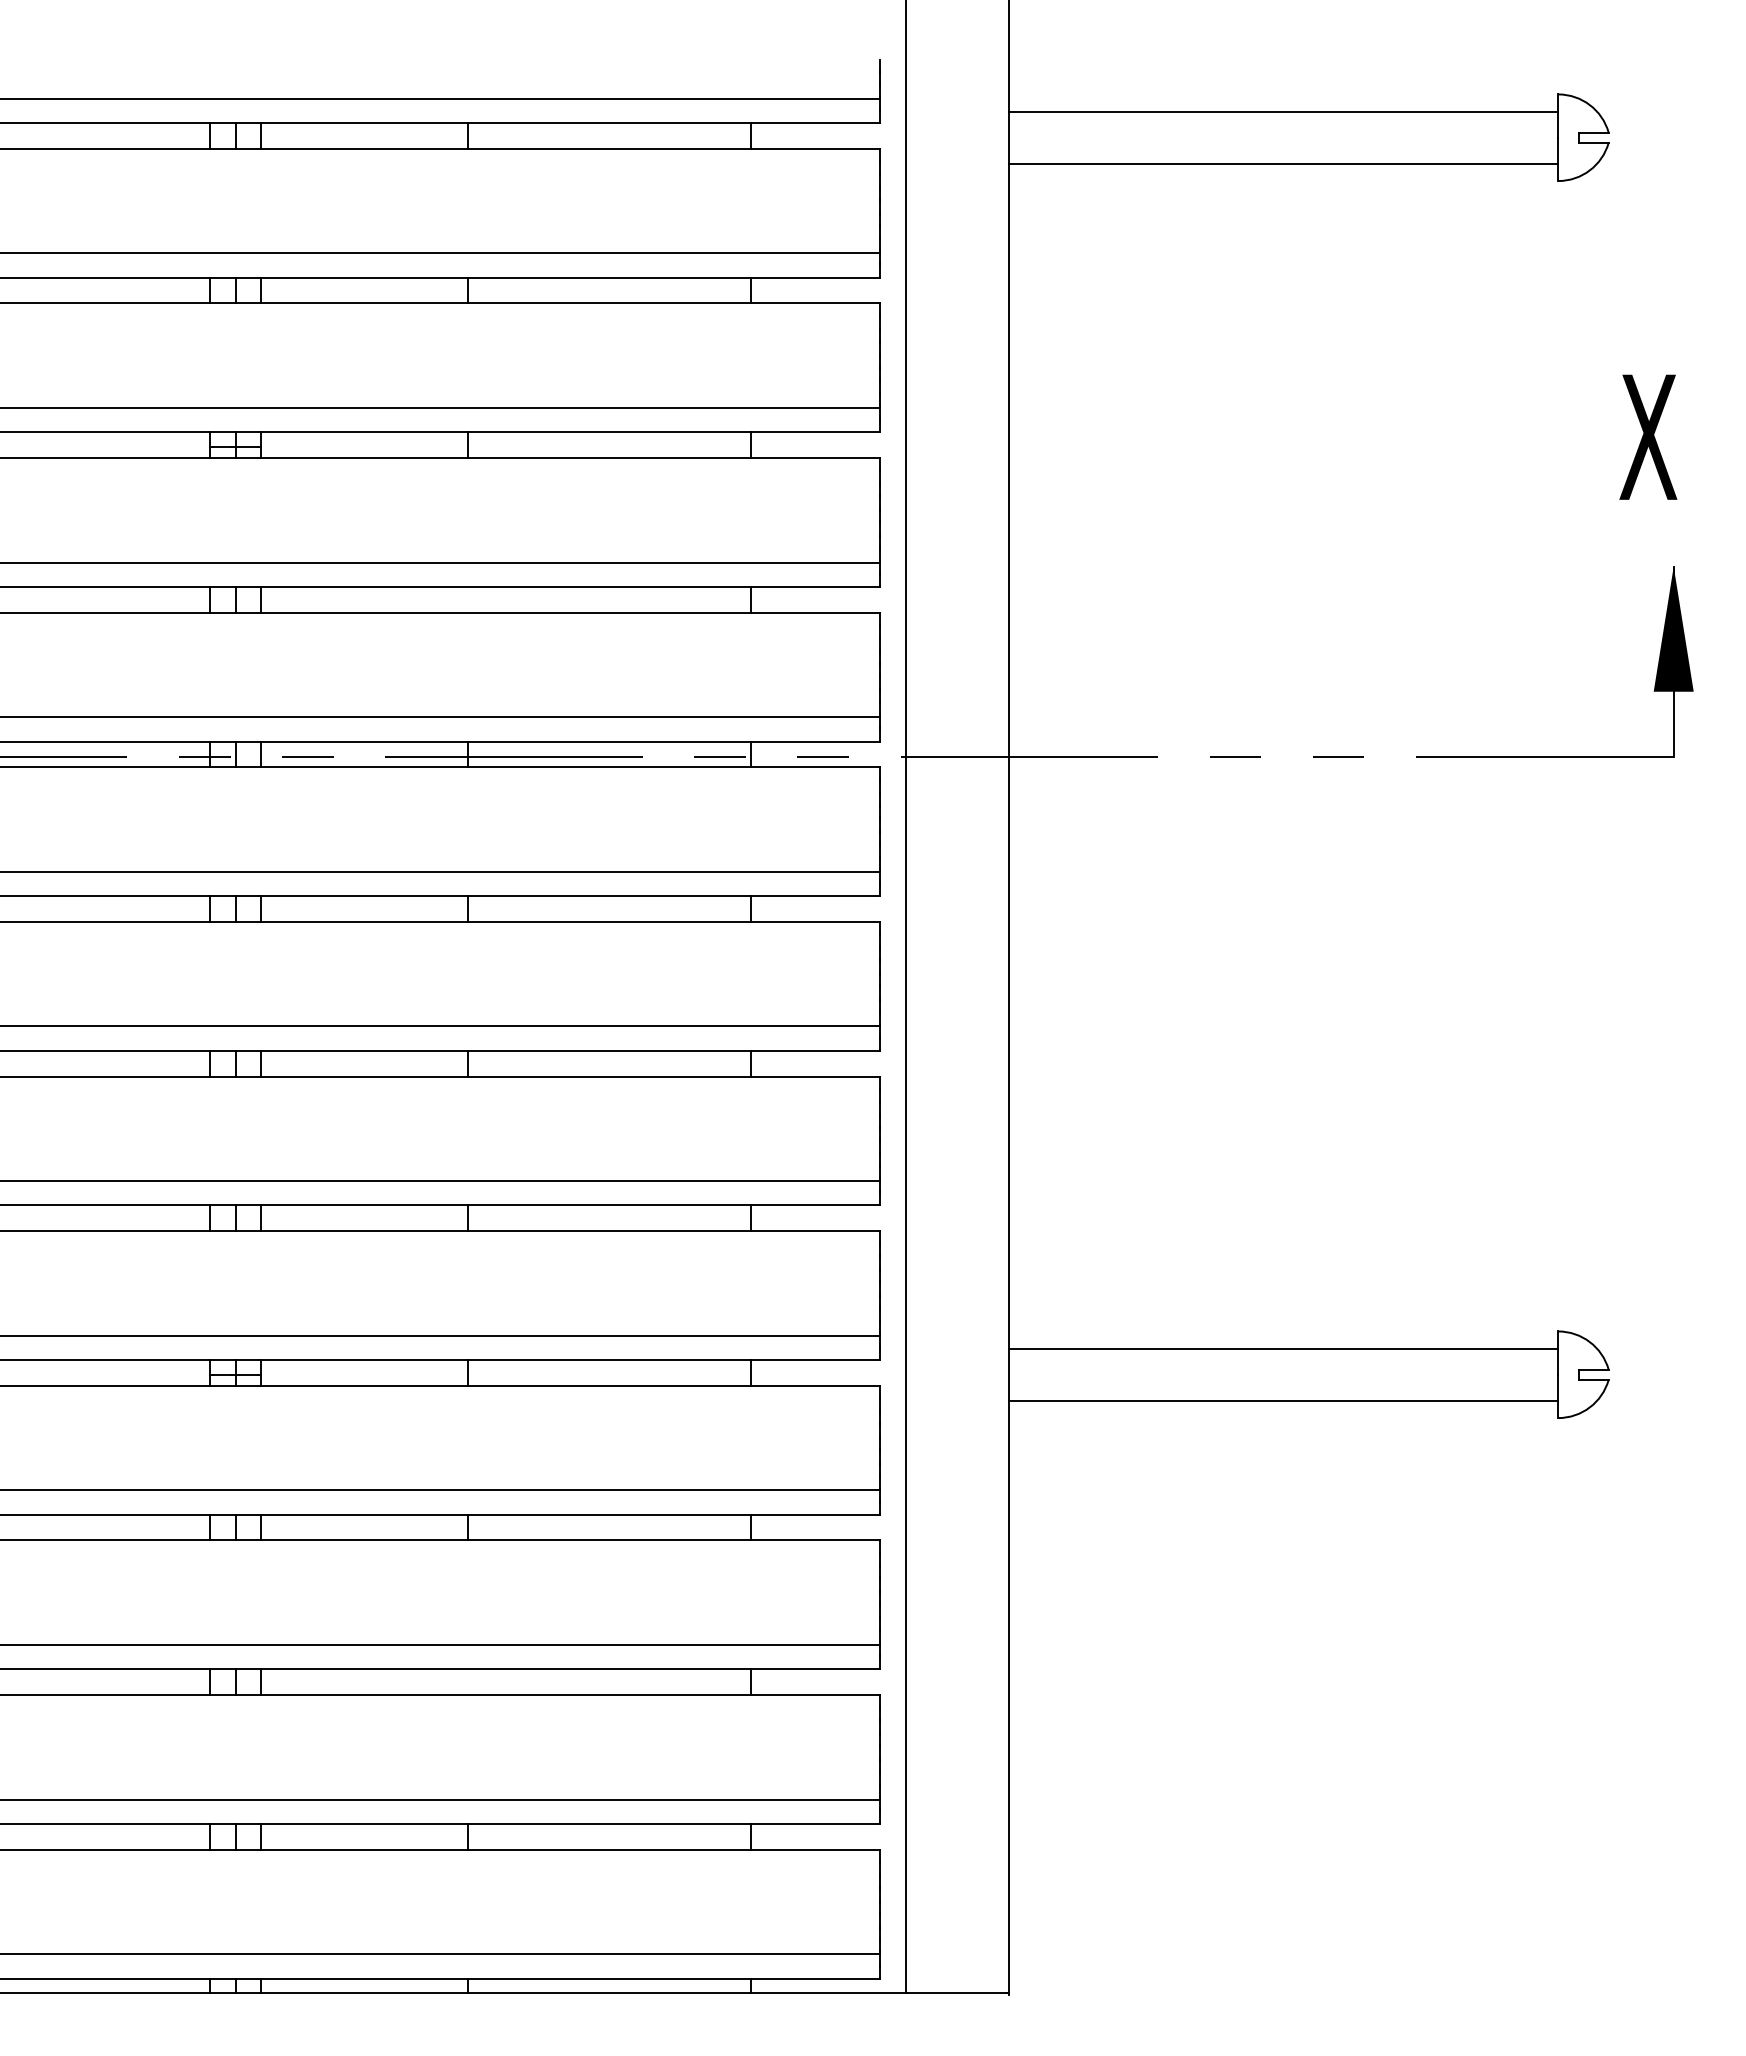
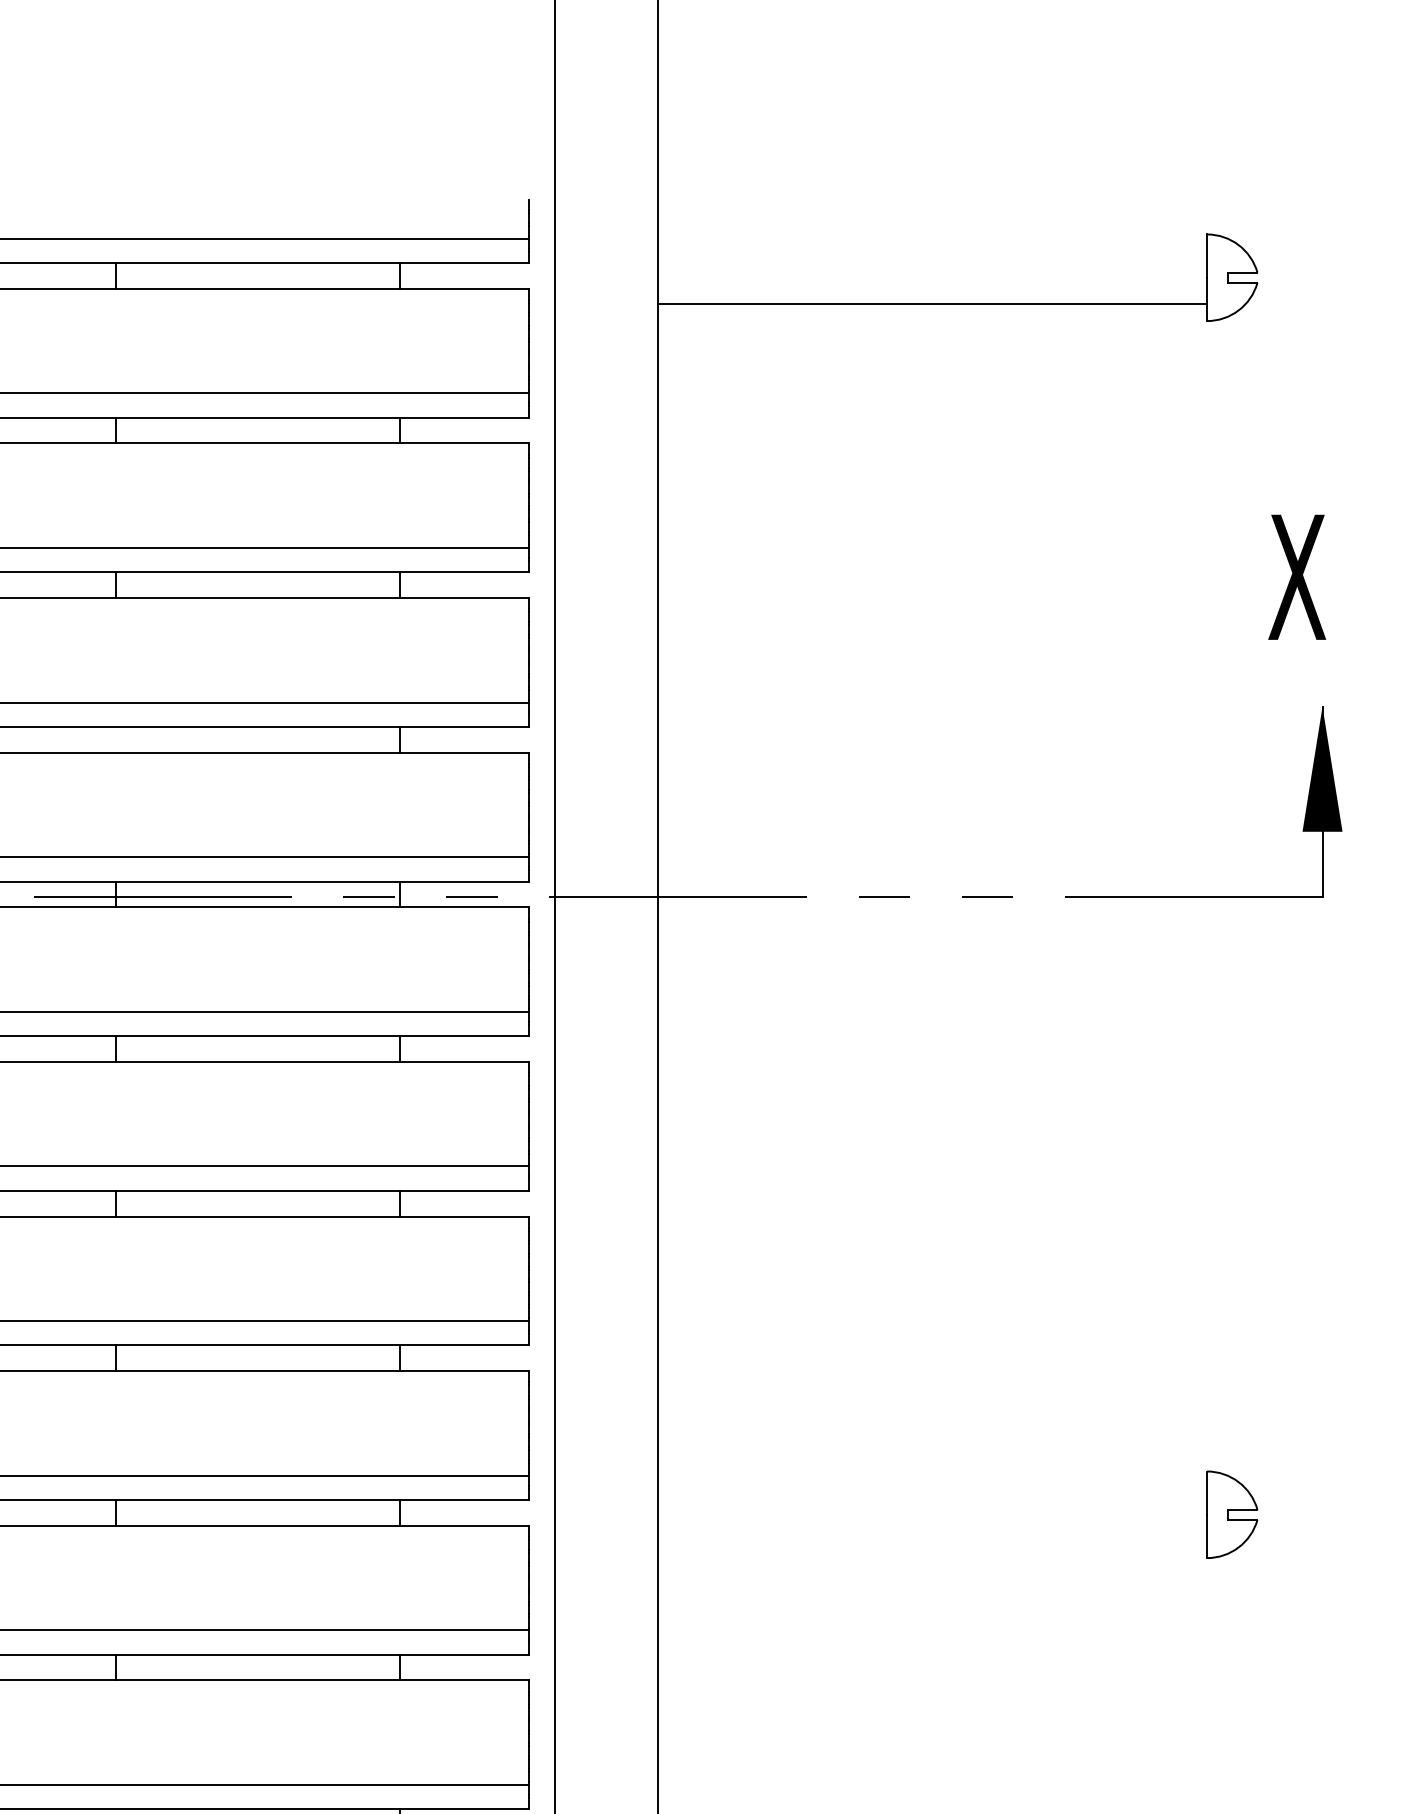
line: (1283, 111) -> (932, 251), removed
line: (1283, 1349) -> (932, 1489), removed
line: (1283, 1400) -> (932, 1540), removed

